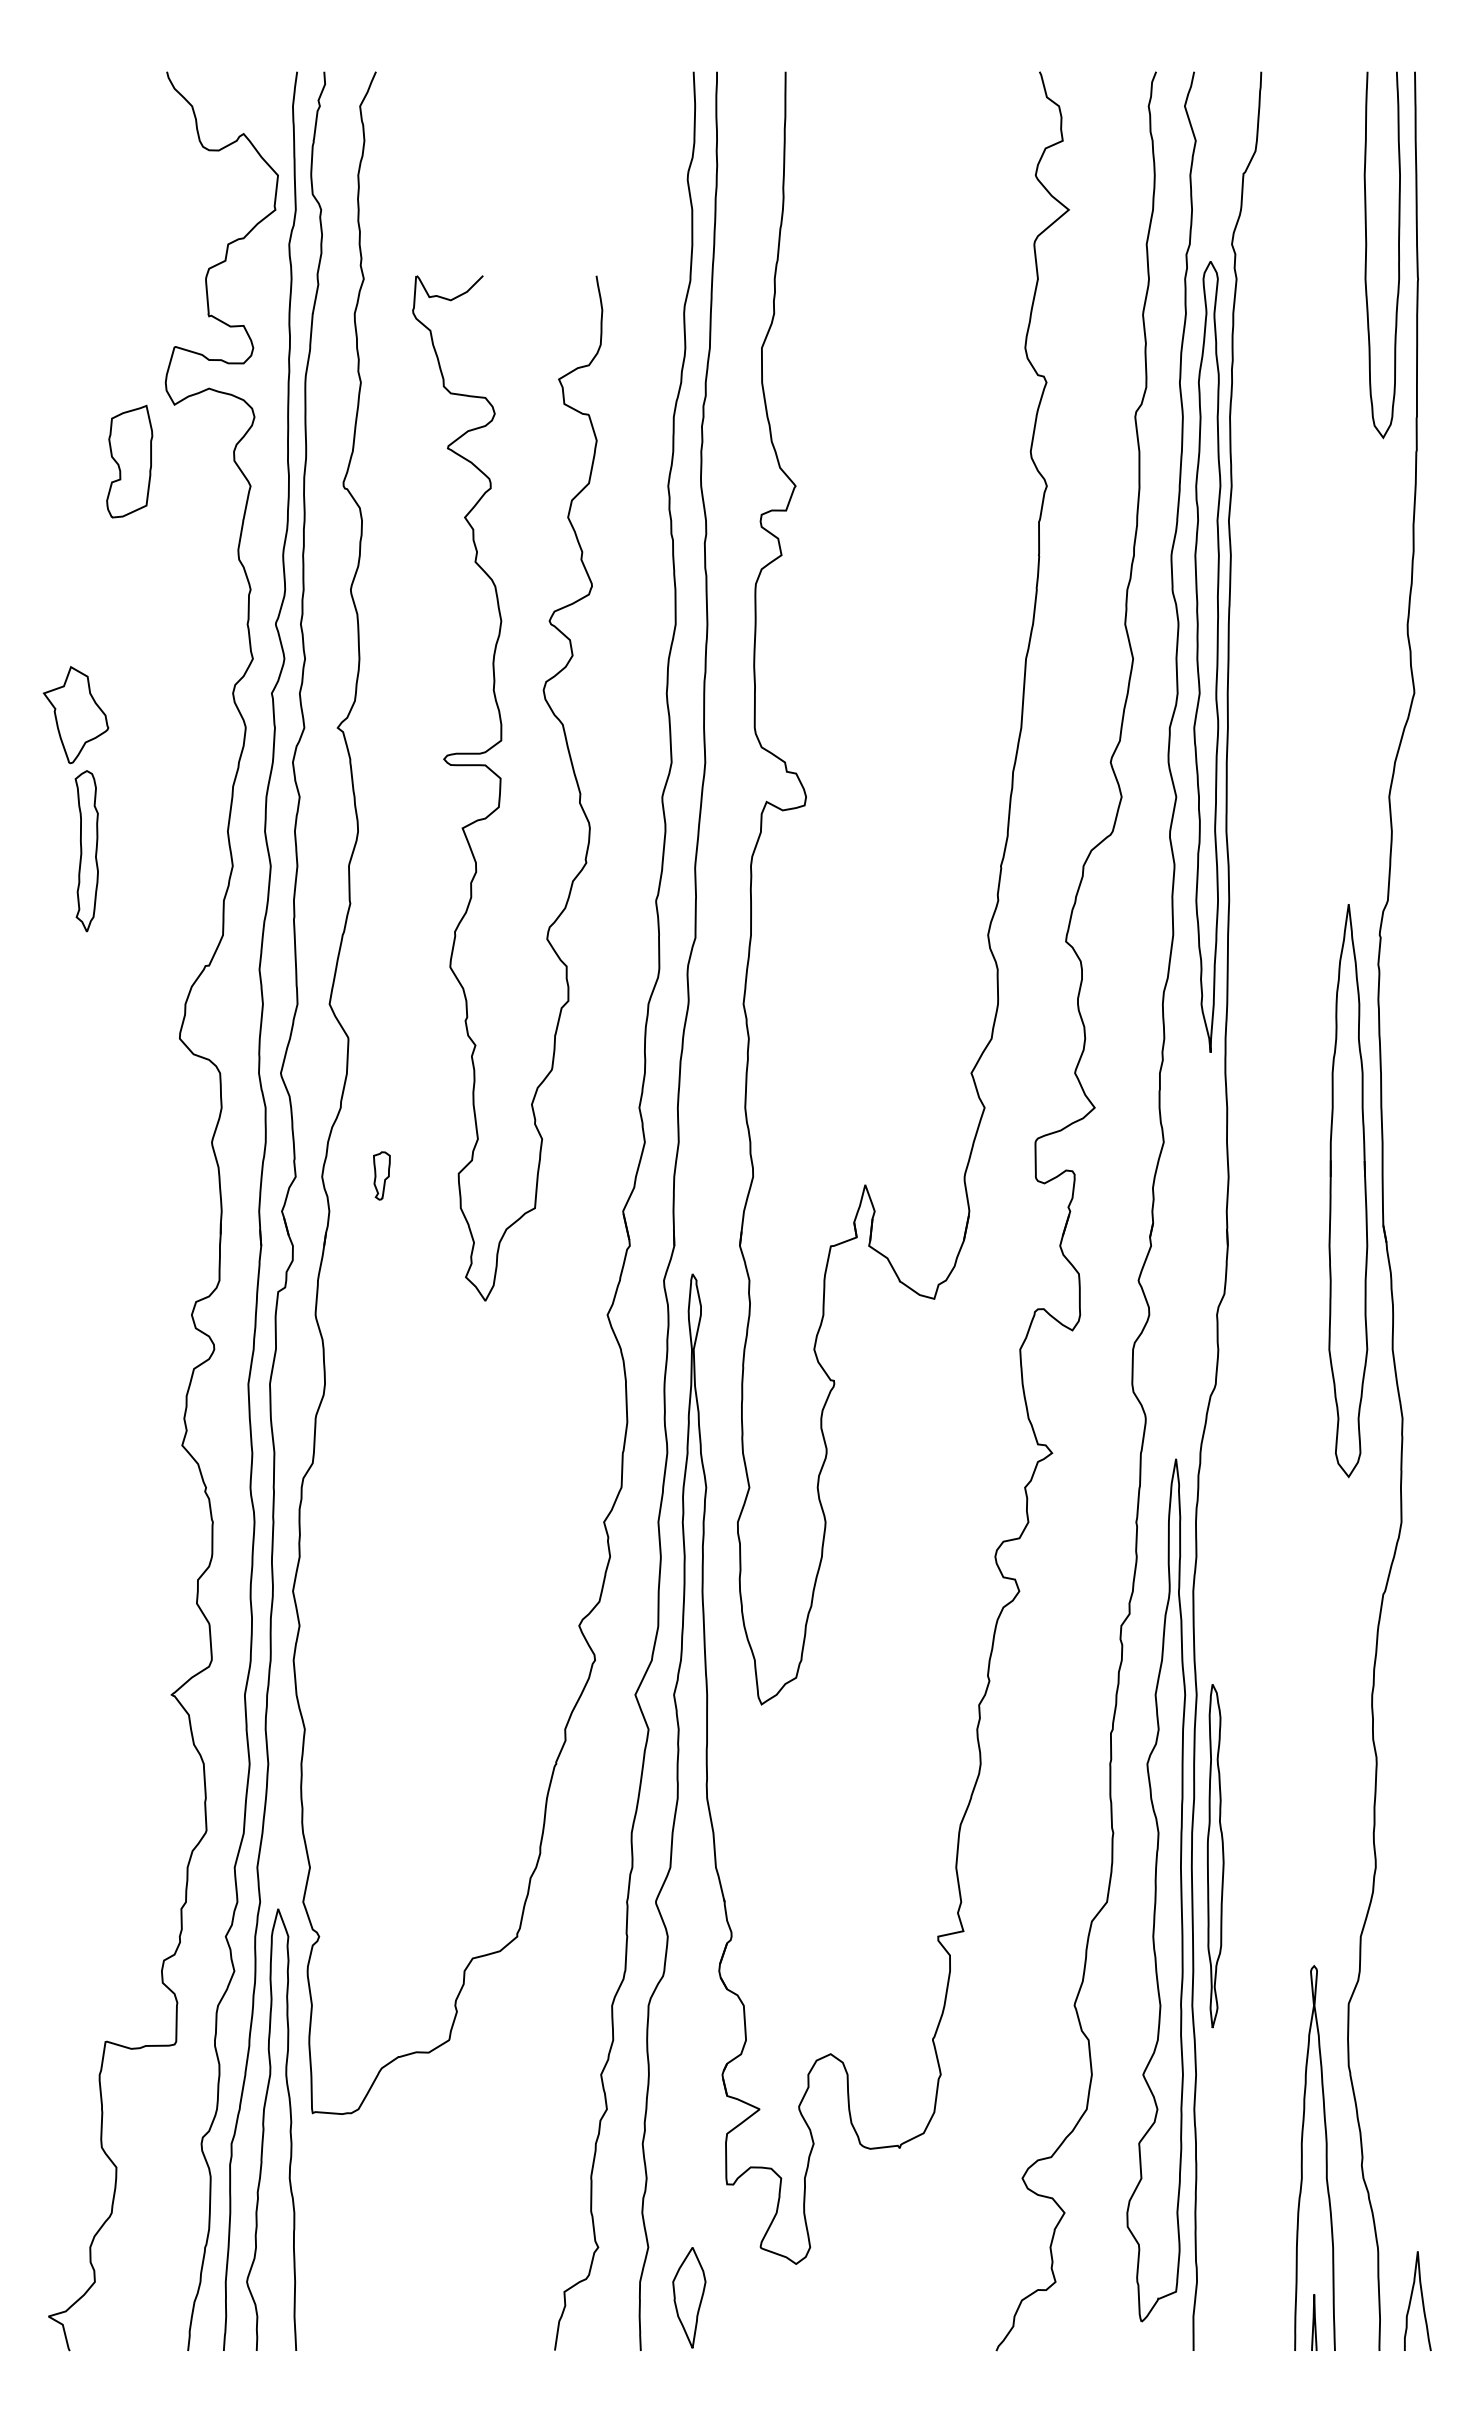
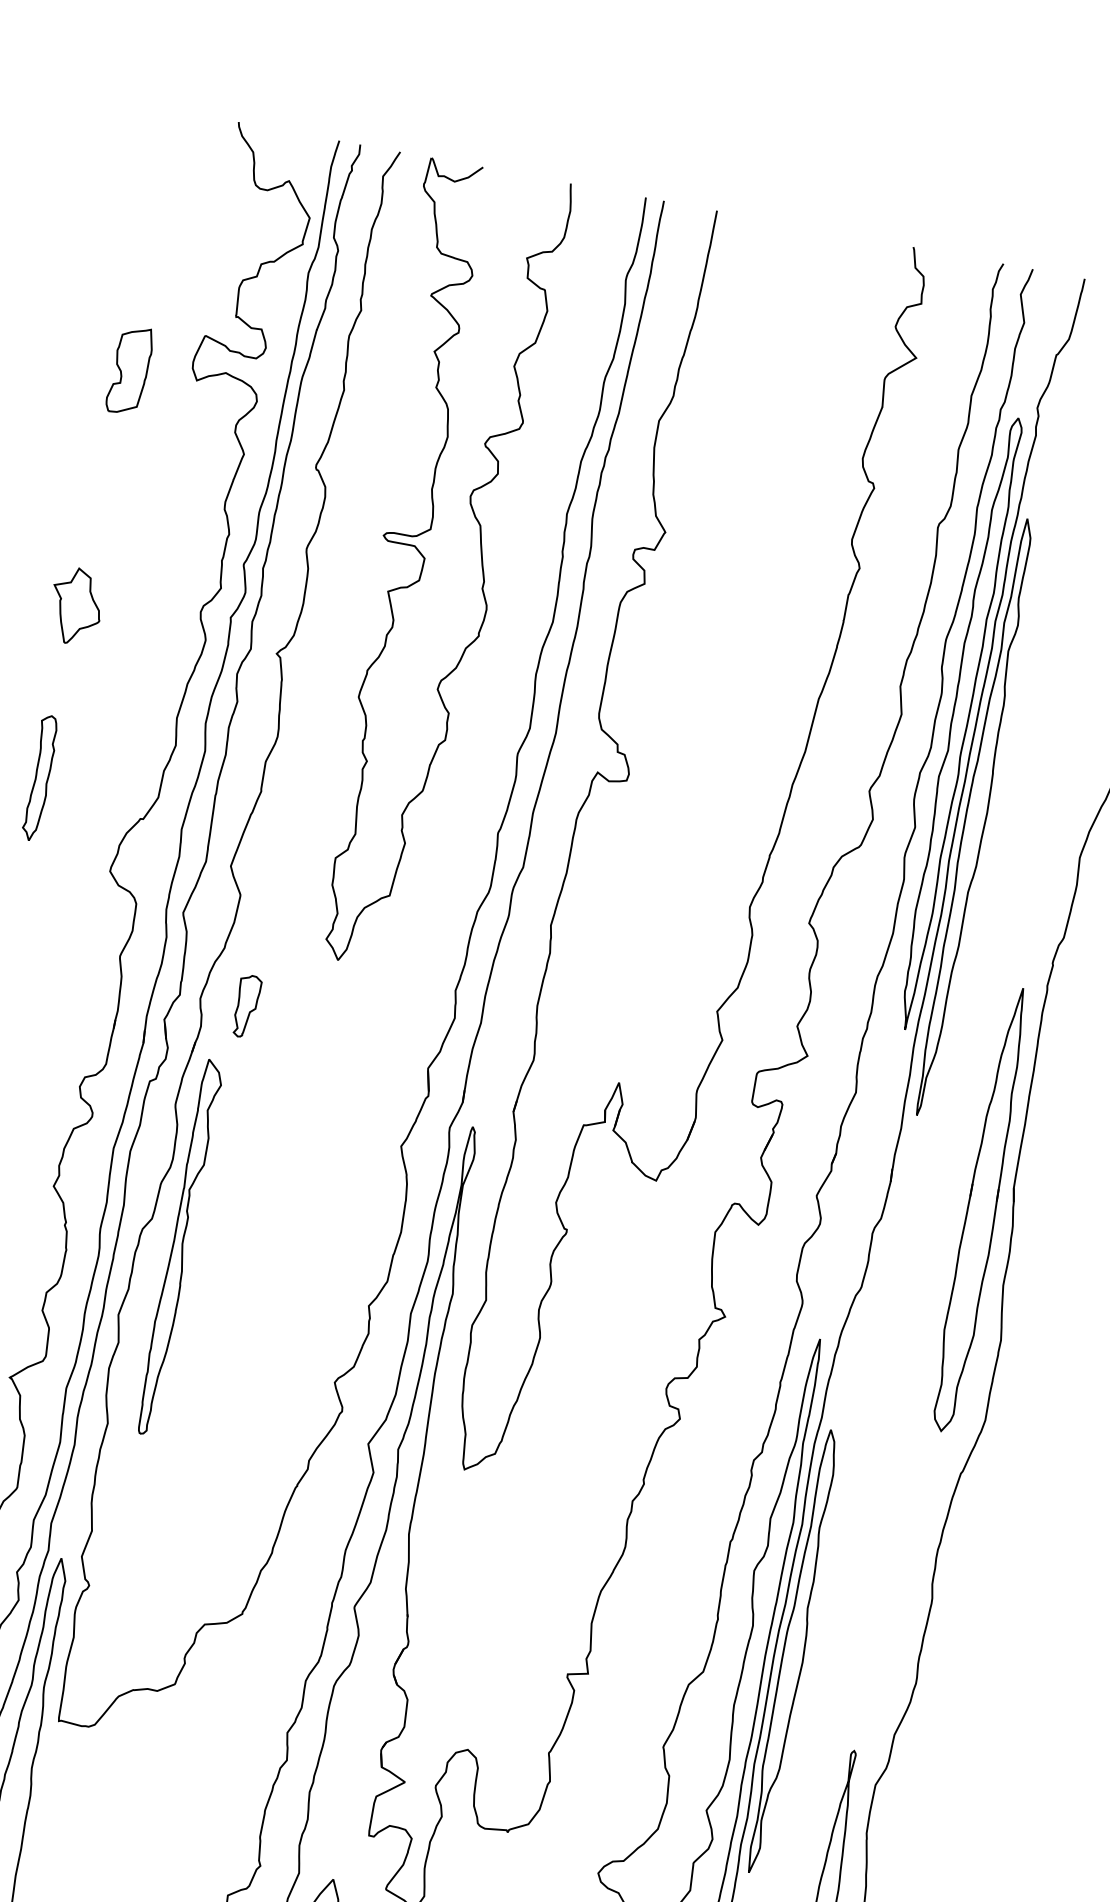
part: (129, 461) -> (129, 370), moved
part: (1249, 770) -> (975, 817), added
part: (507, 788) -> (428, 567), moved
part: (86, 851) -> (39, 778), moved
part: (381, 1175) -> (246, 1006), size x1.67
part: (1348, 1191) -> (981, 1210), moved
part: (353, 1492) -> (179, 1247), added
part: (1215, 1855) -> (793, 1651), size x1.67

